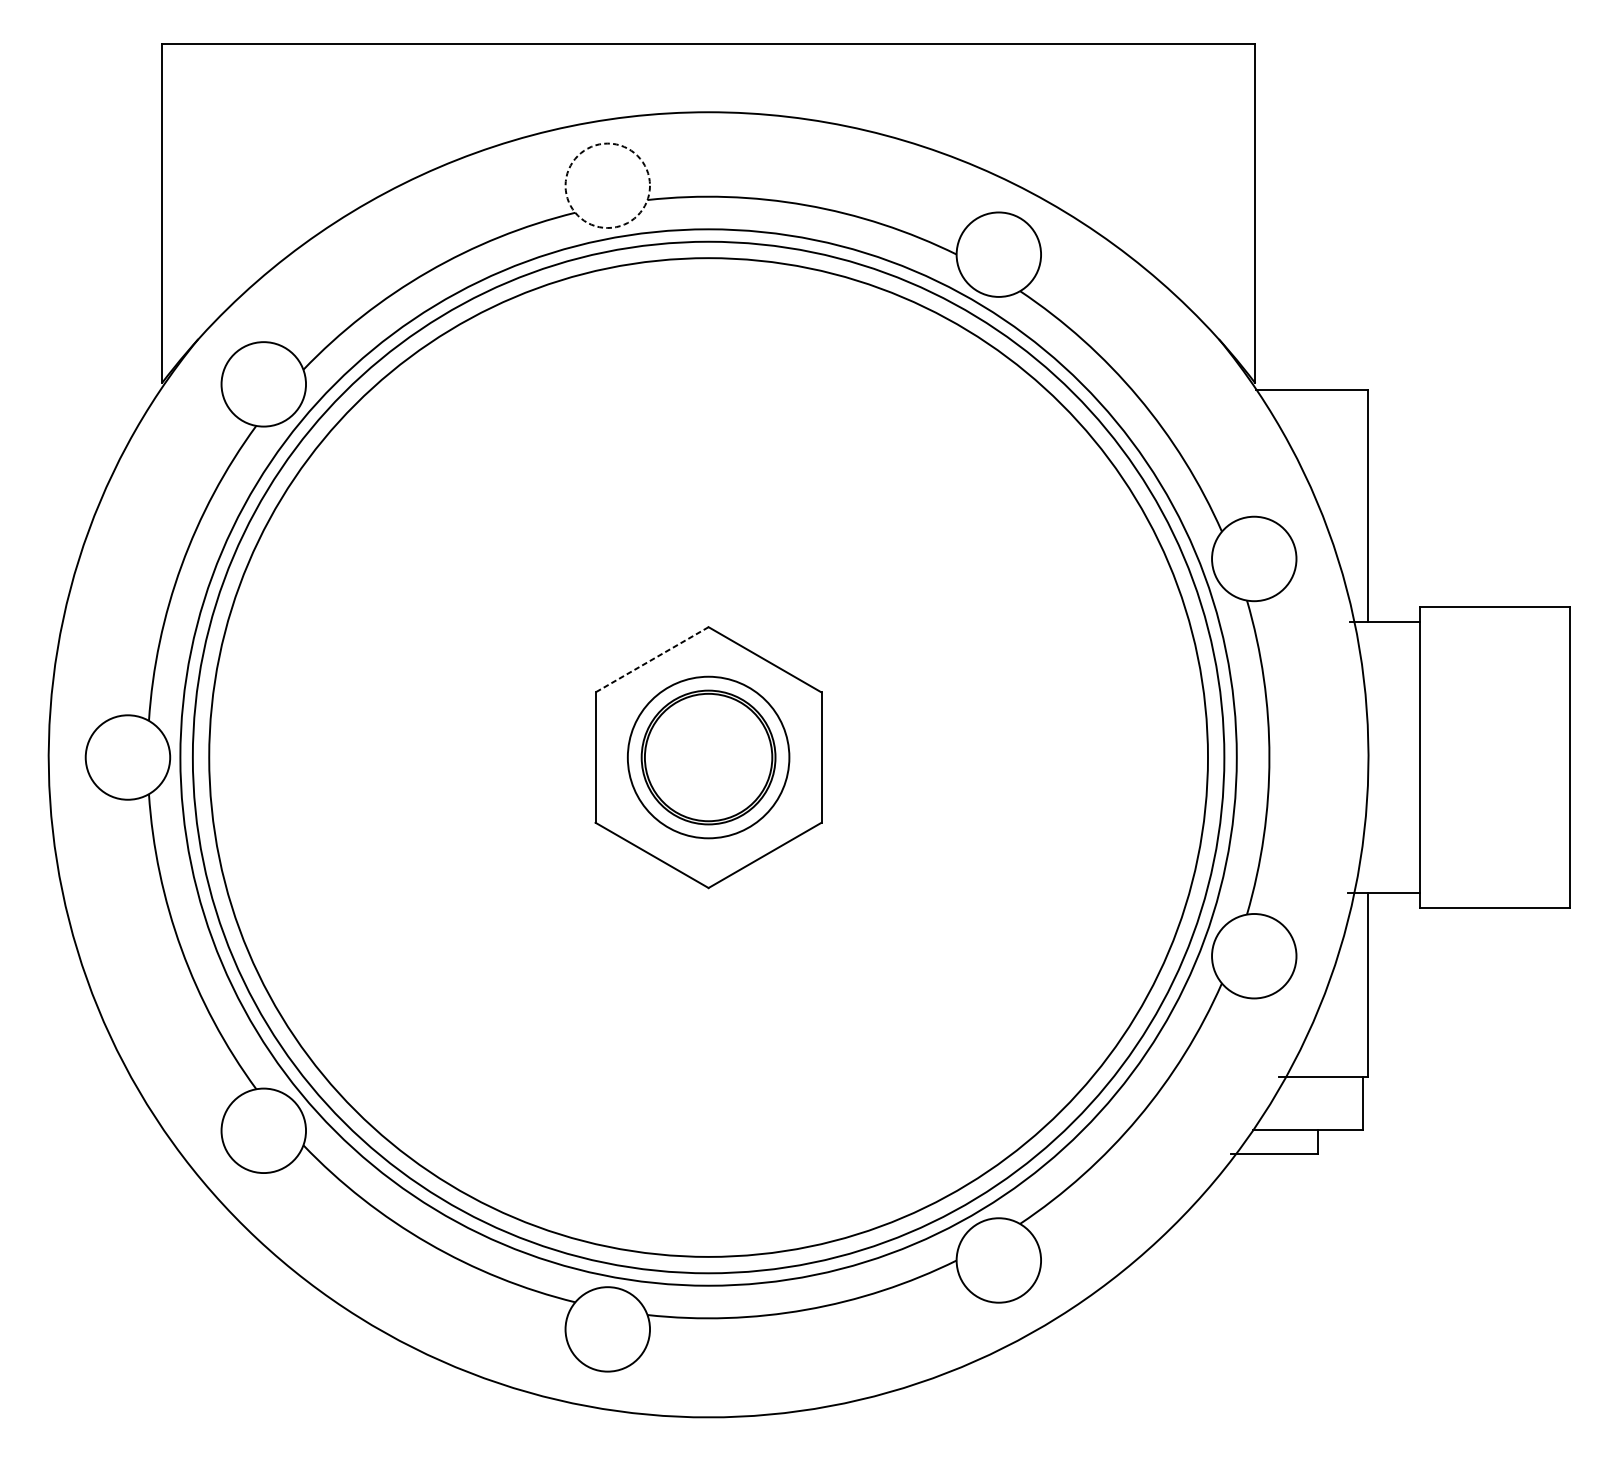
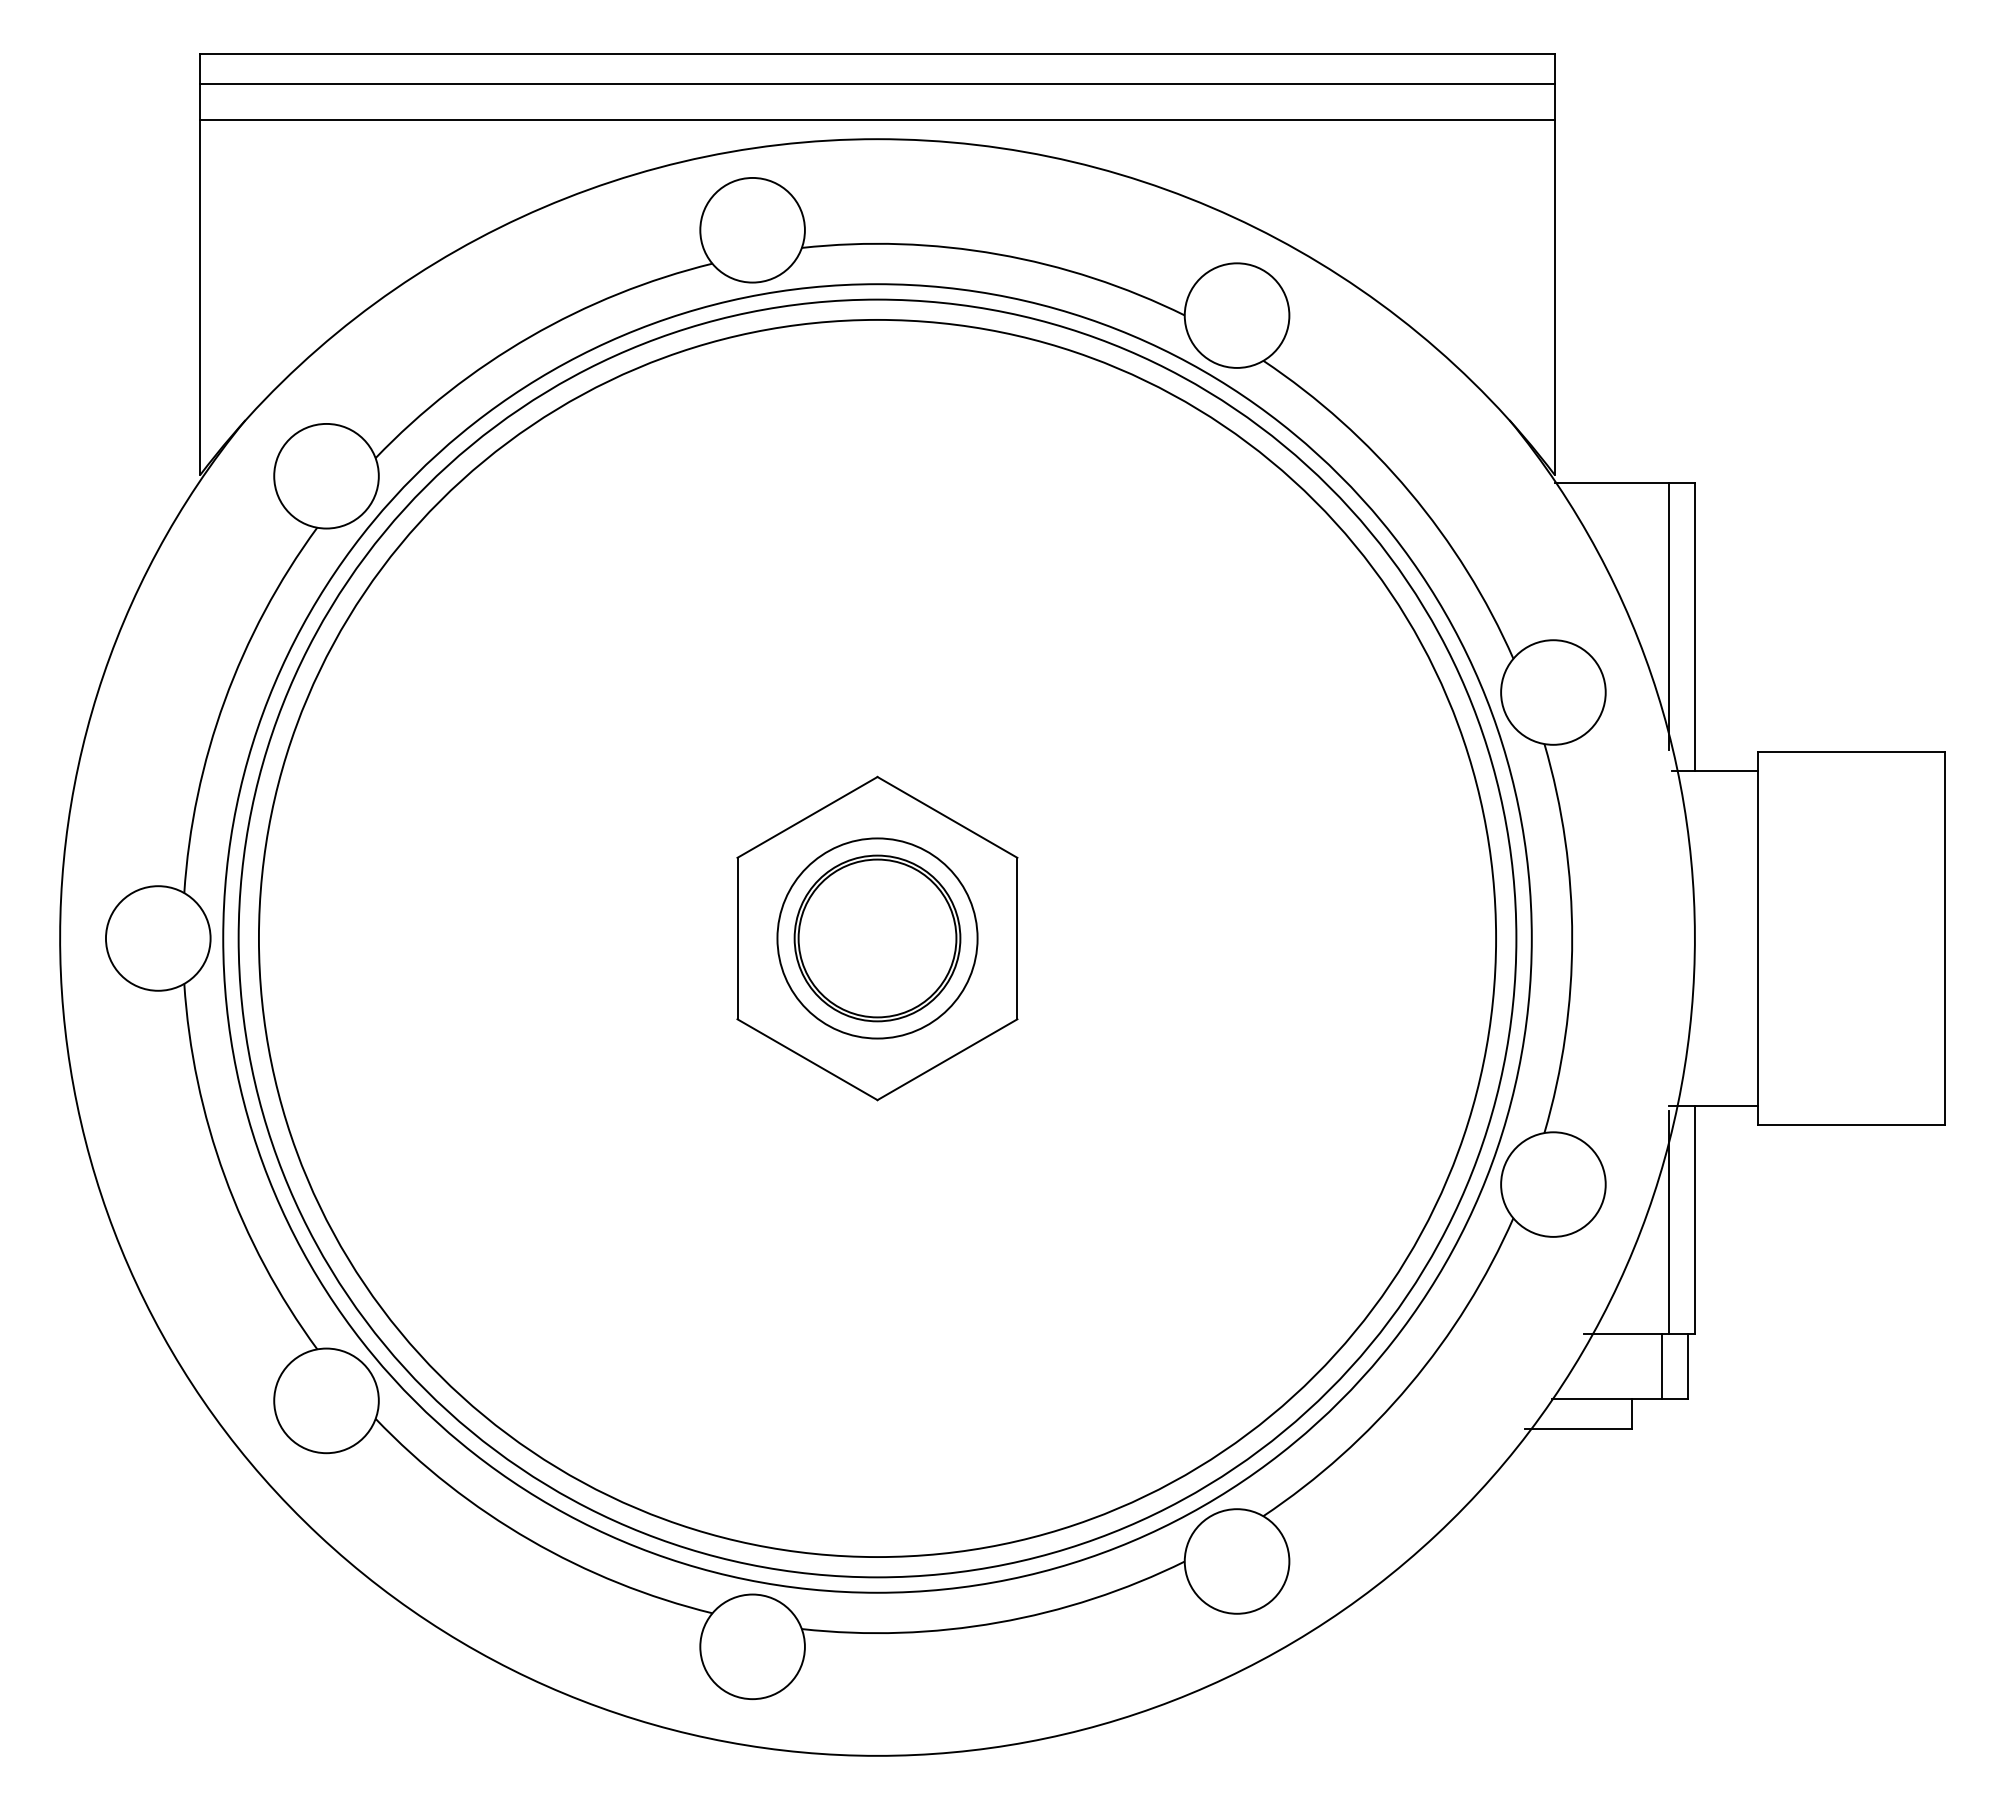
line: (708, 67) -> (877, 83), added
line: (708, 96) -> (877, 119), added
circle: (607, 185) -> (752, 229), dashed -> solid
line: (1347, 497) -> (1668, 616), added
line: (652, 659) -> (807, 817), dashed -> solid
line: (1347, 986) -> (1668, 1222), added
line: (1342, 1103) -> (1662, 1366), added

